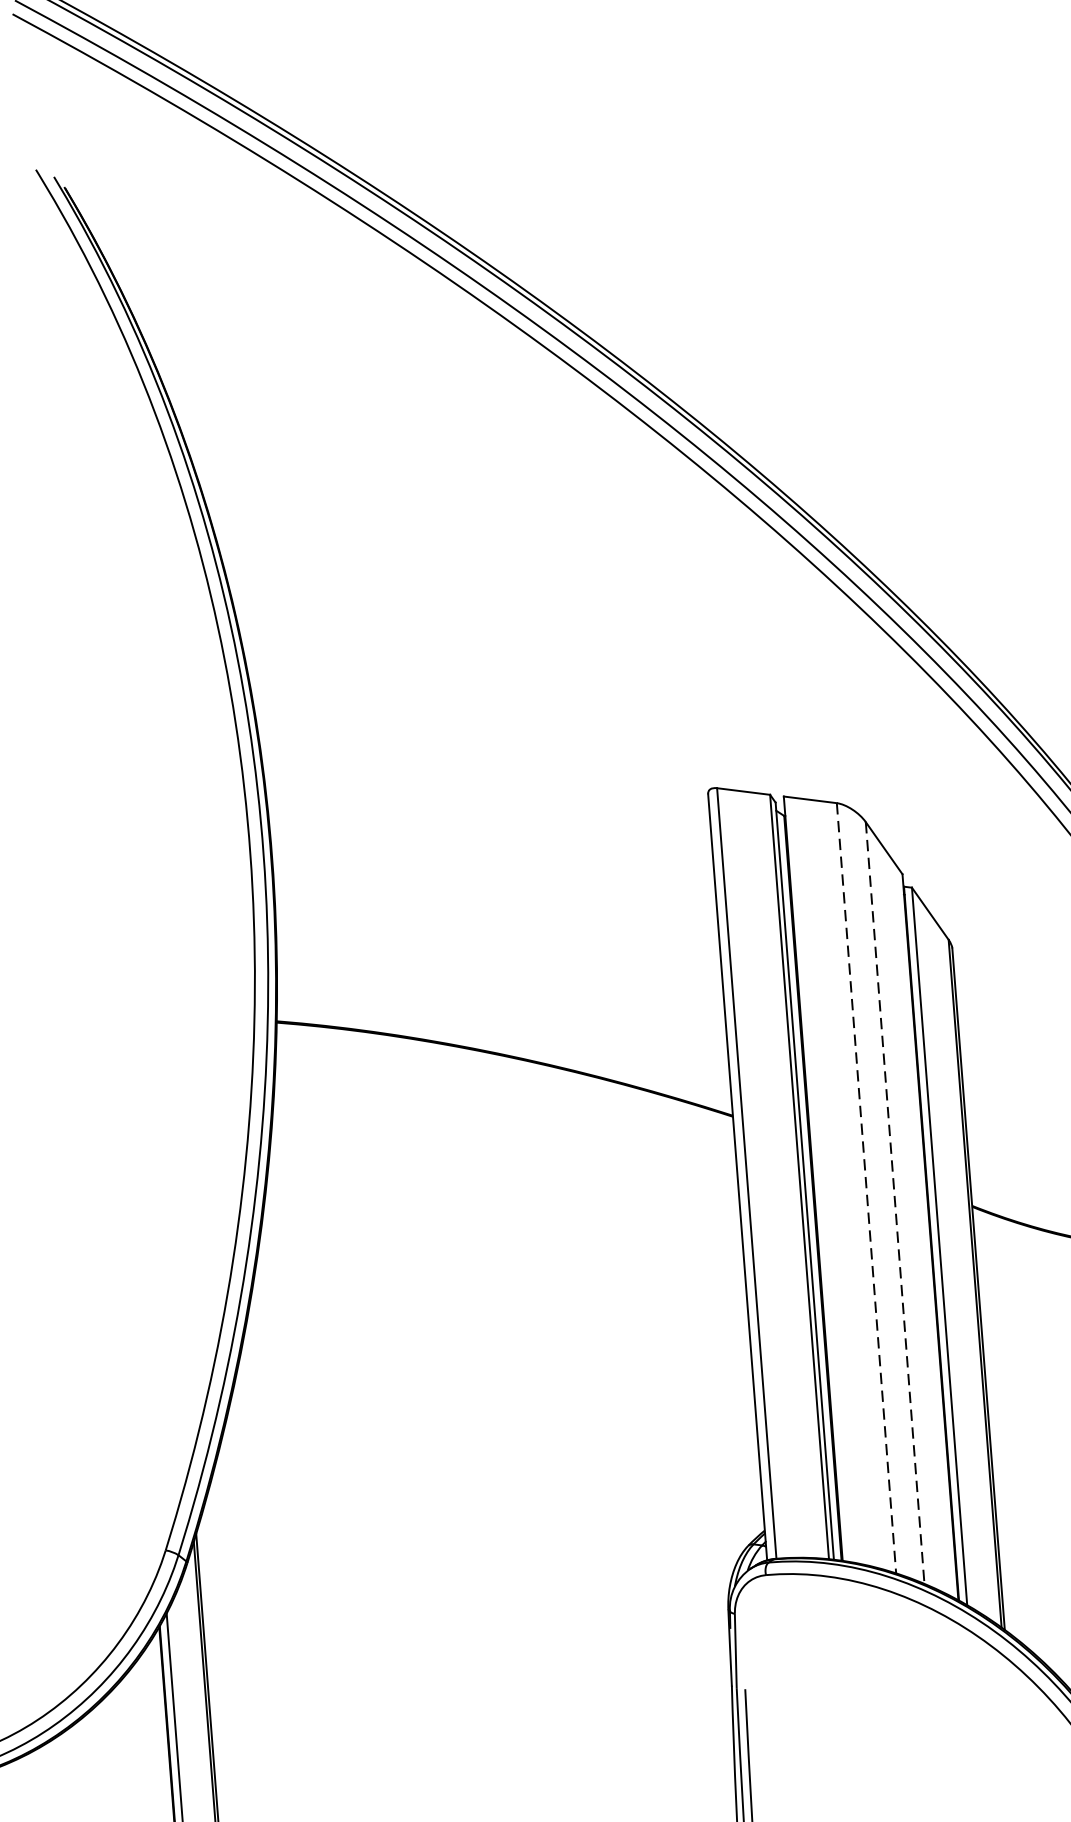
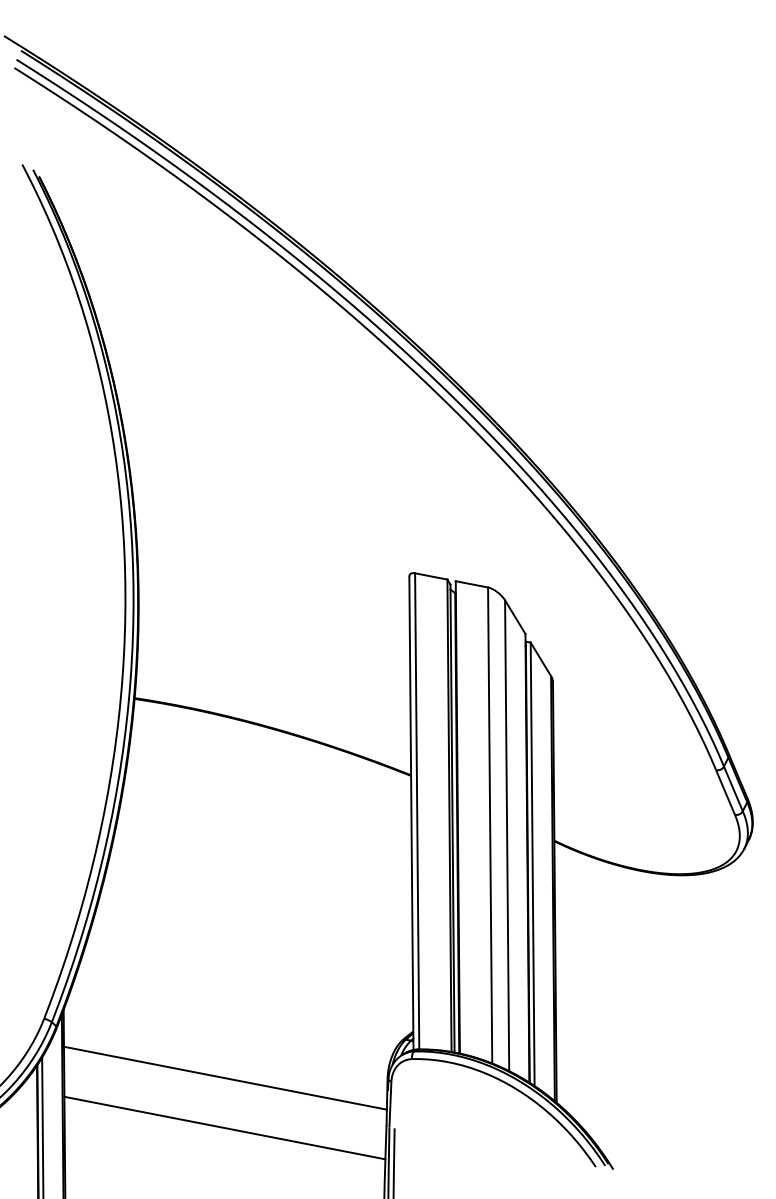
line: (867, 1188) -> (490, 825), dashed -> solid
line: (895, 1204) -> (507, 836), dashed -> solid
line: (465, 1625) -> (225, 1077), added
line: (469, 1706) -> (224, 1127), added

